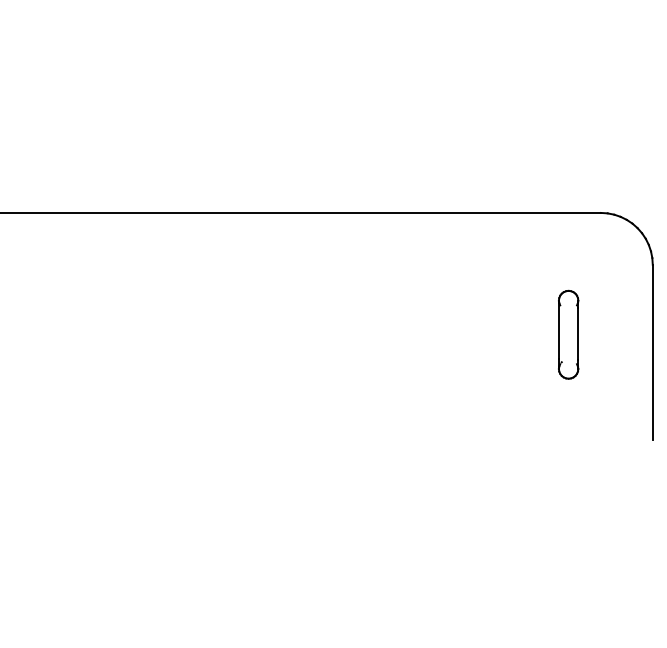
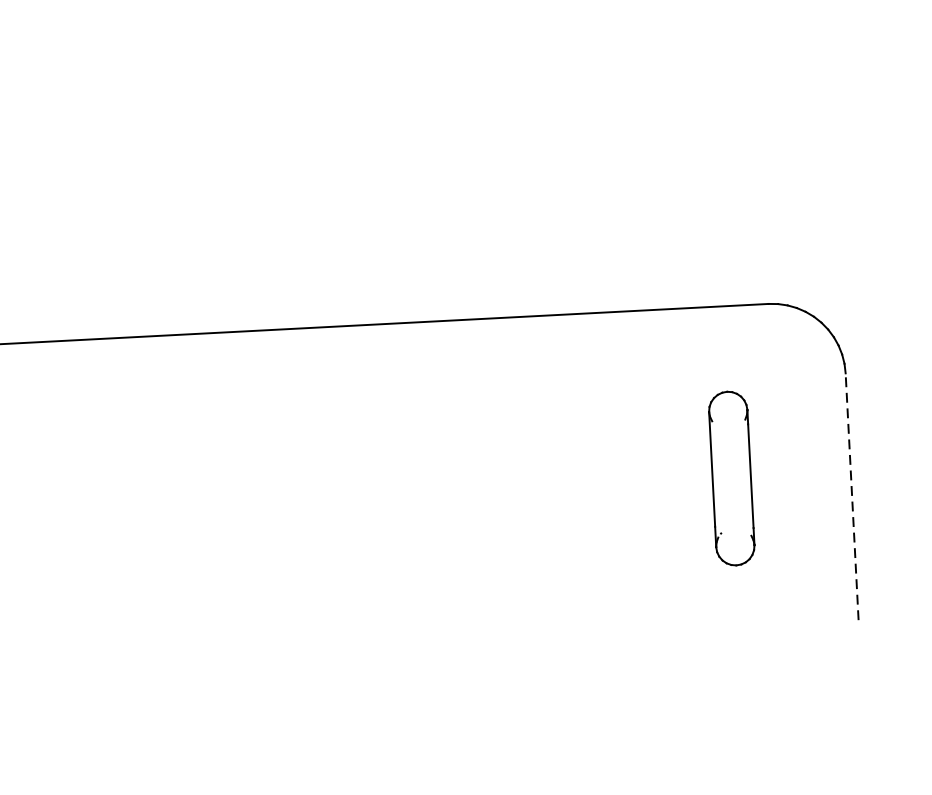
part: (568, 334) -> (731, 477), size x1.4
line: (652, 351) -> (851, 495), solid -> dashed

